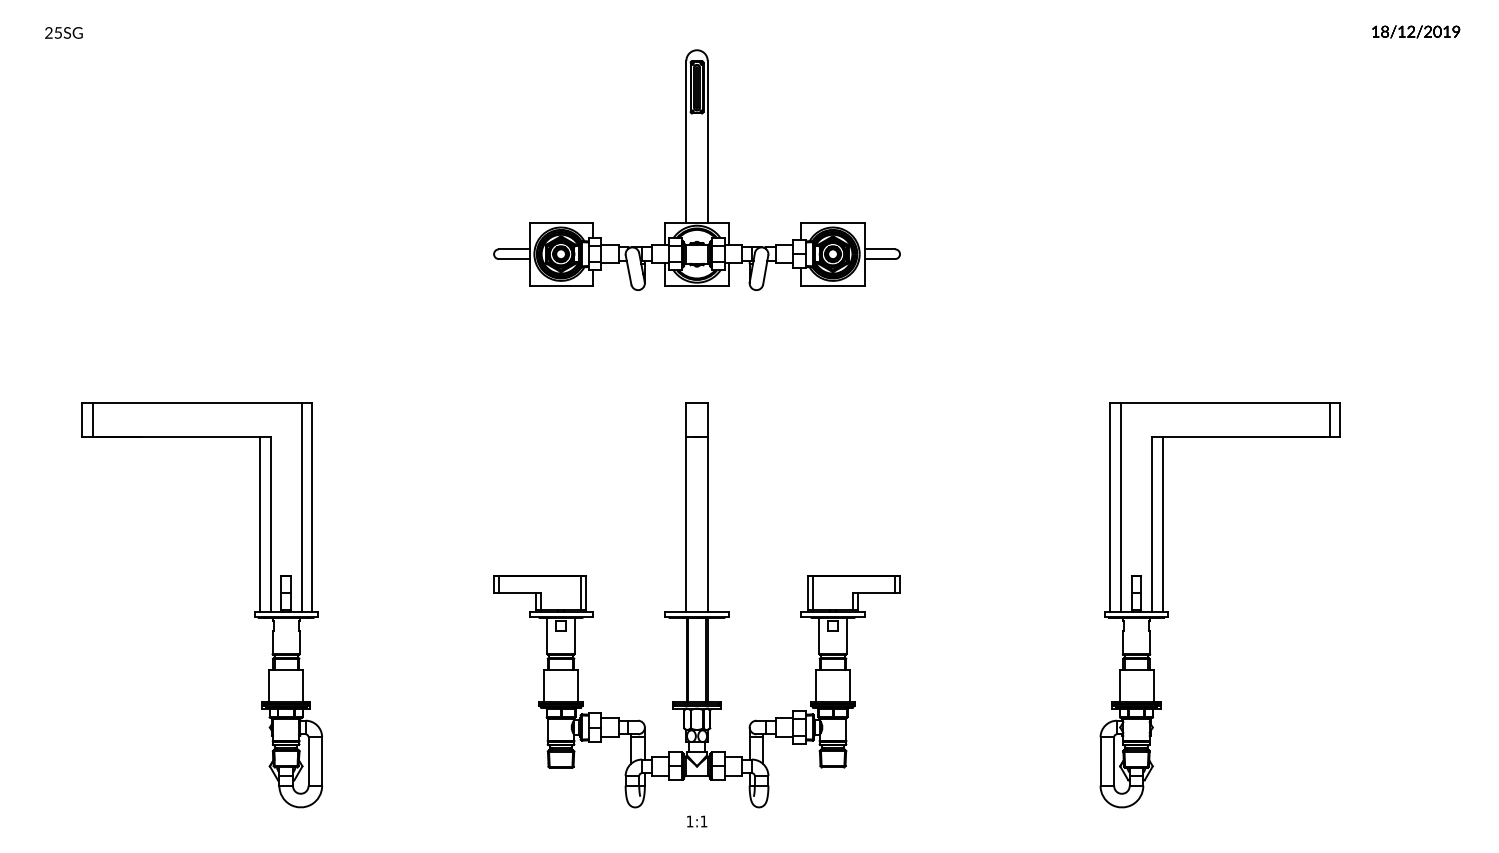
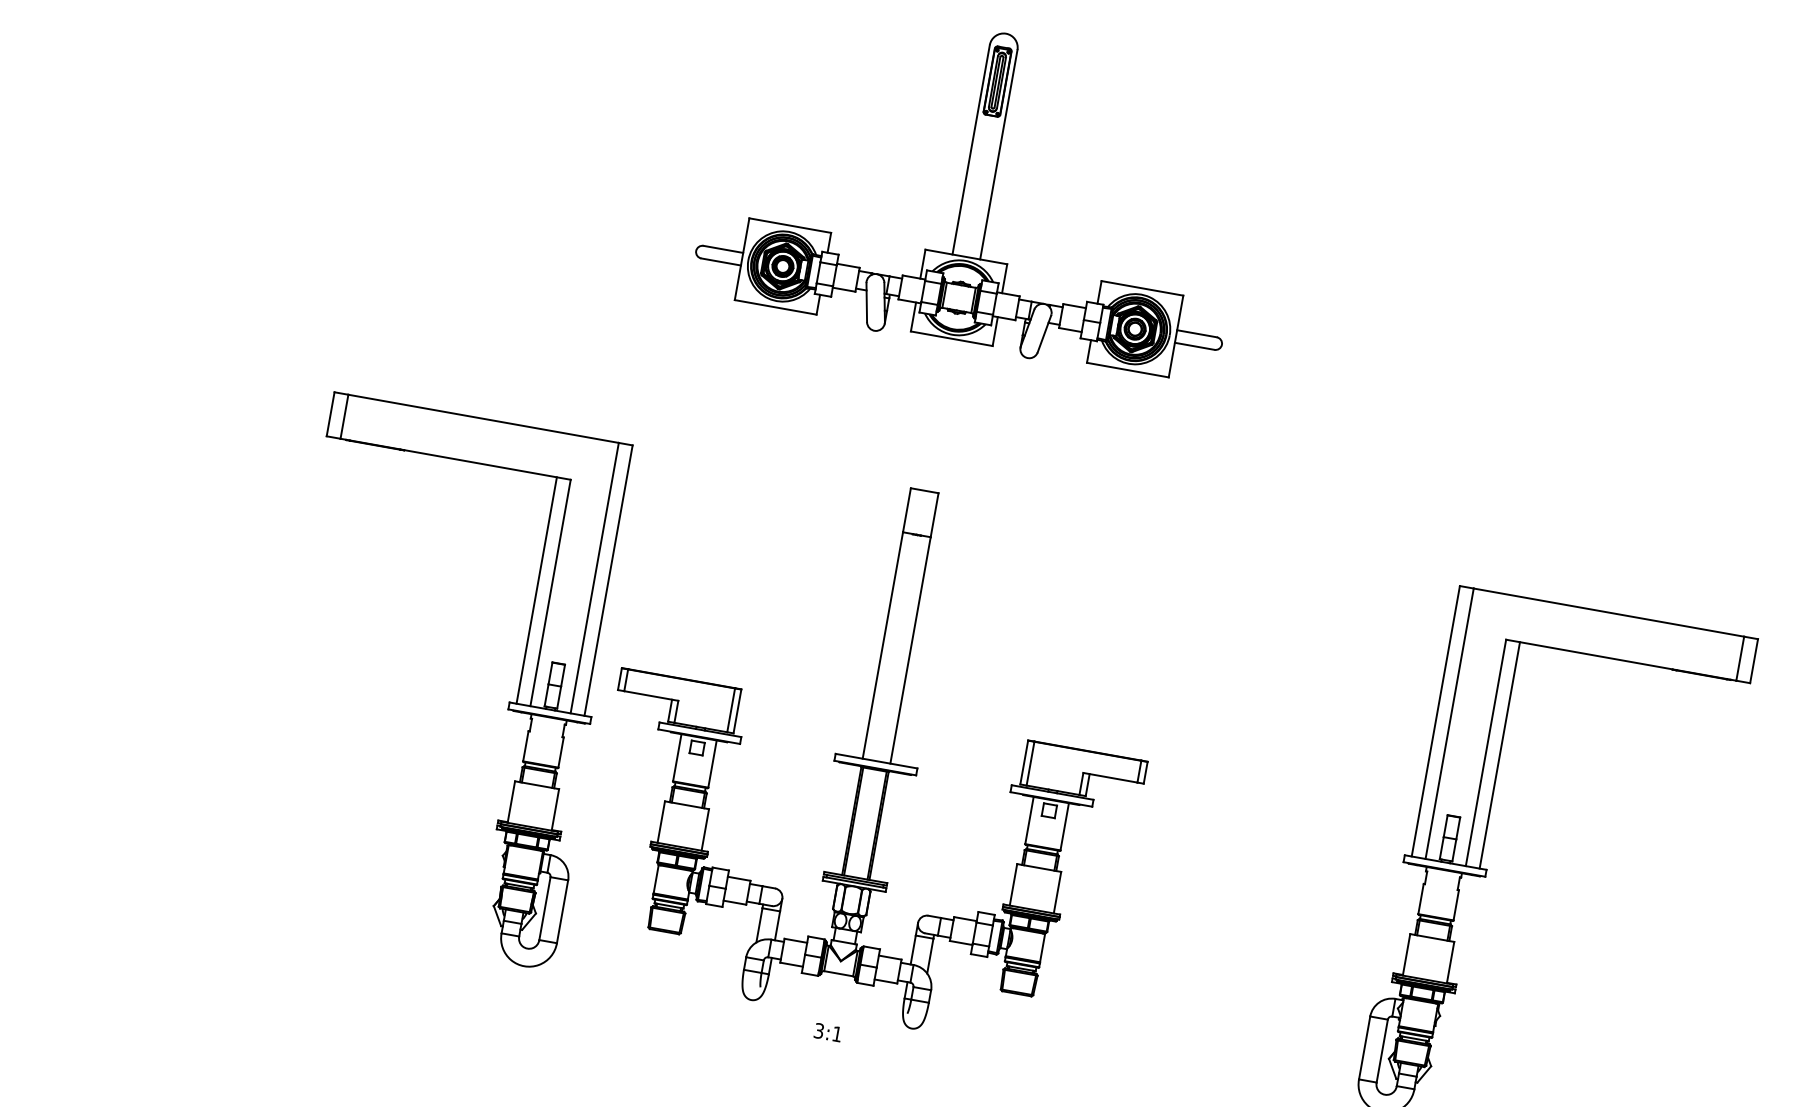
part: (254, 611) -> (509, 701), moved
text: (689, 821) -> (818, 1030), 1:1 -> 3:1

